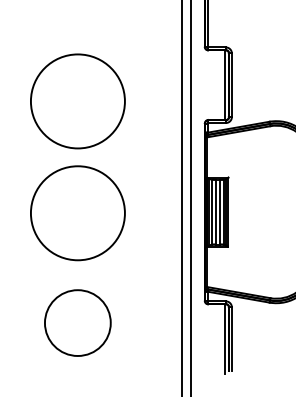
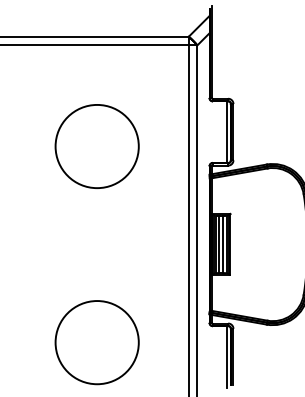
circle: (77, 213) -> (96, 245), removed
circle: (77, 322) -> (96, 342), size x1.43

